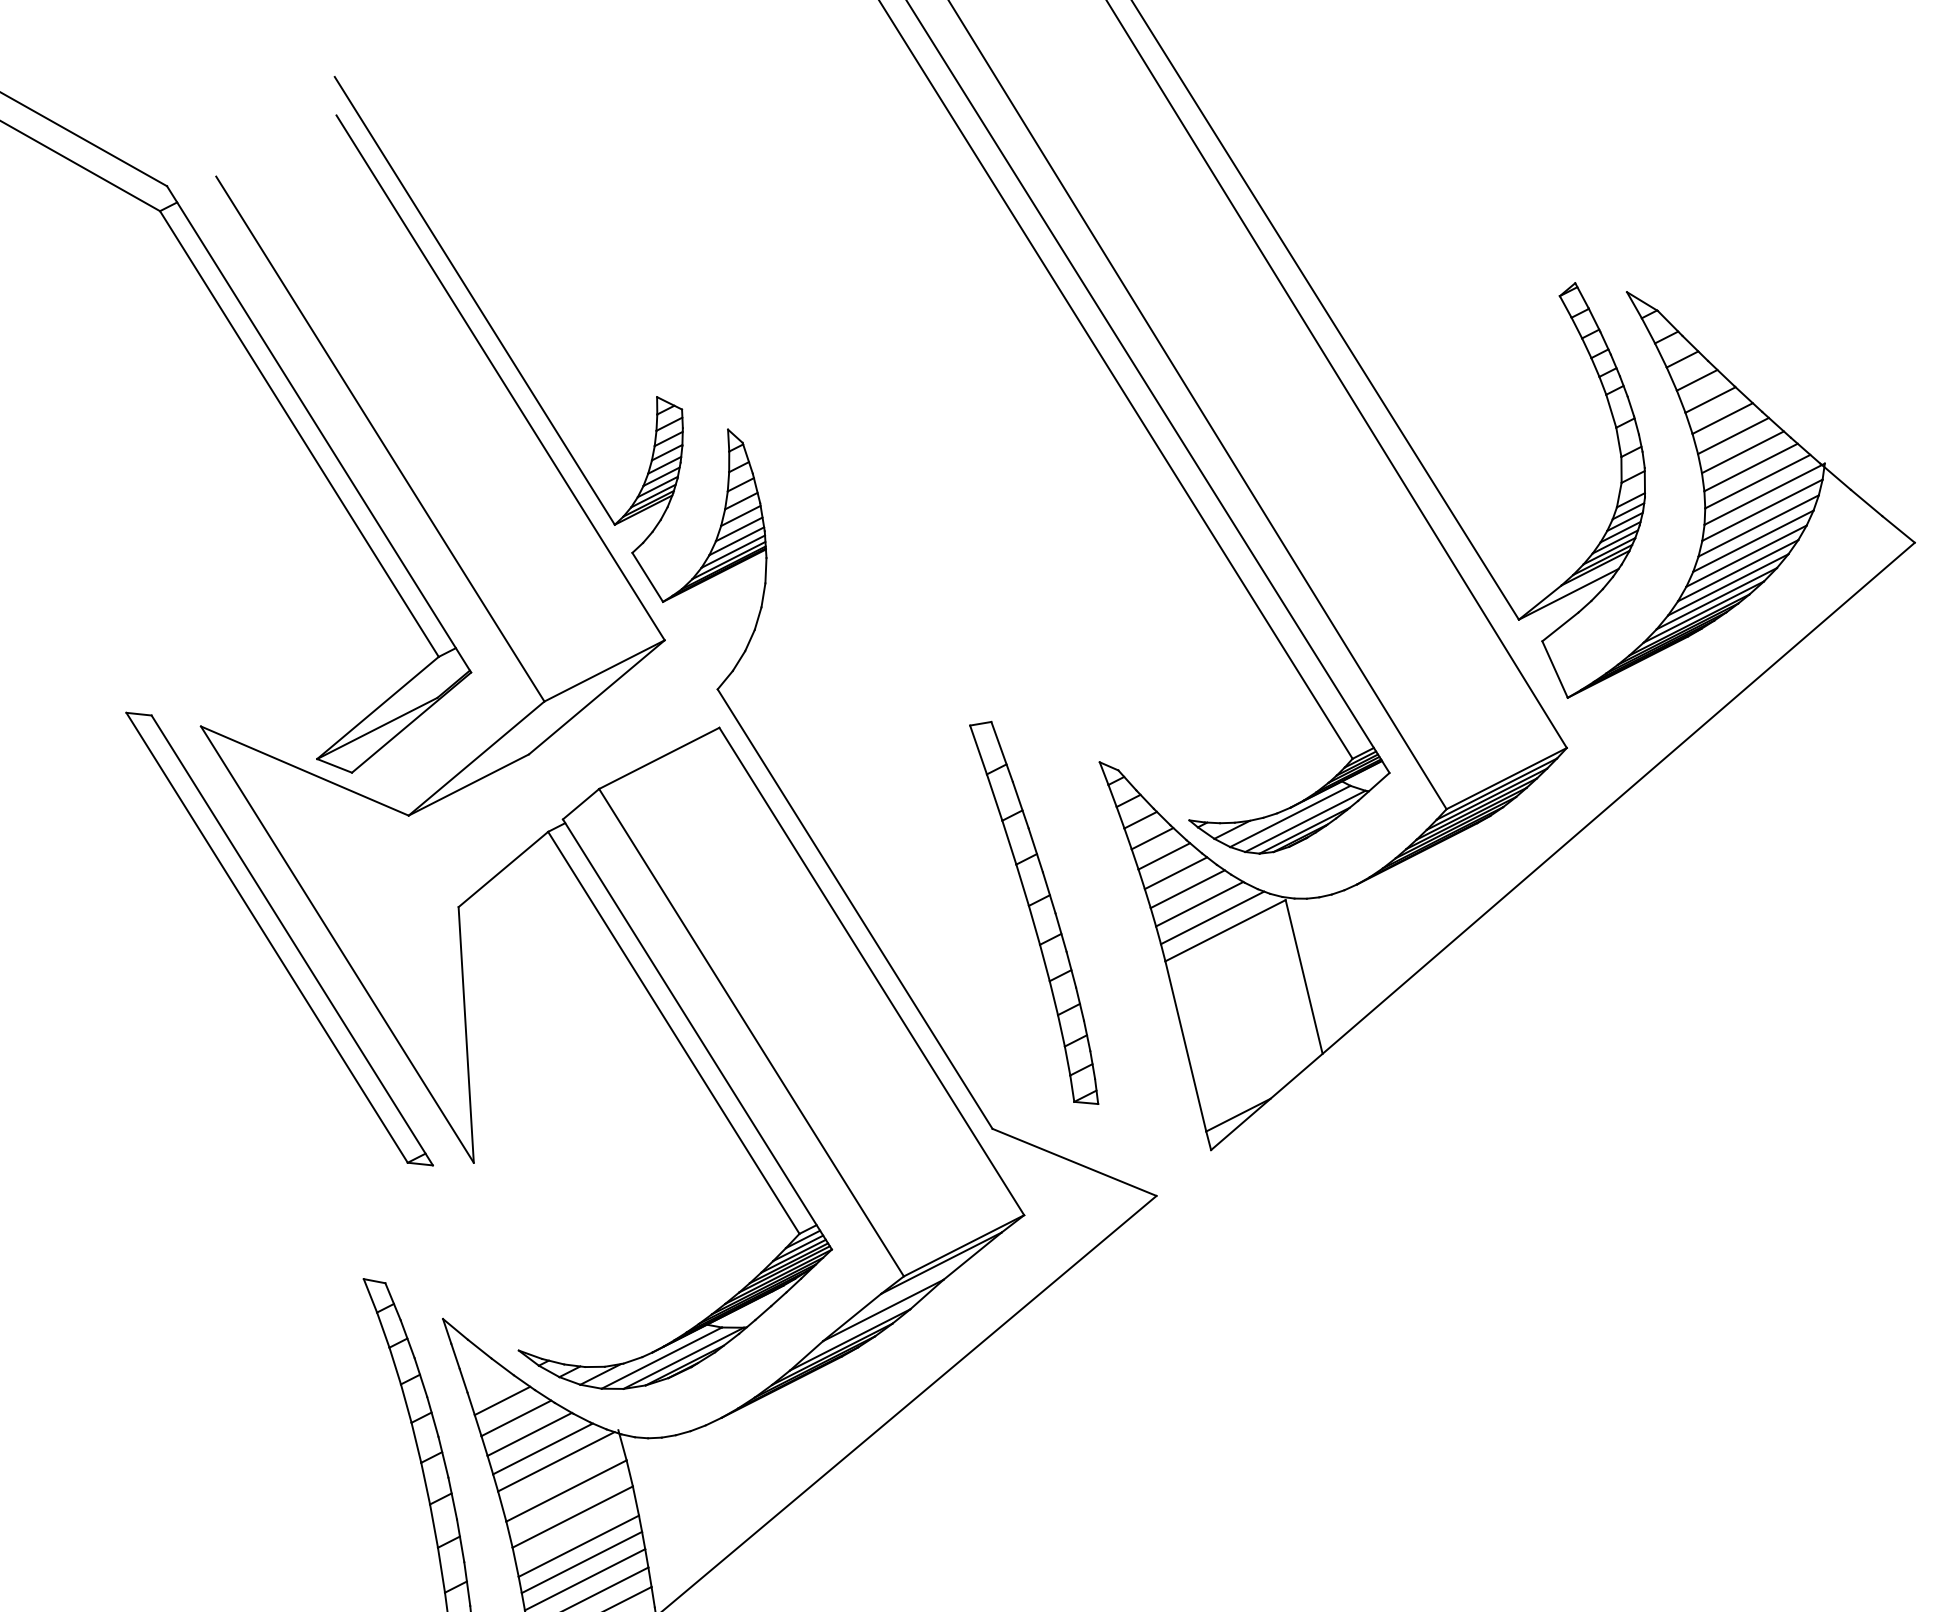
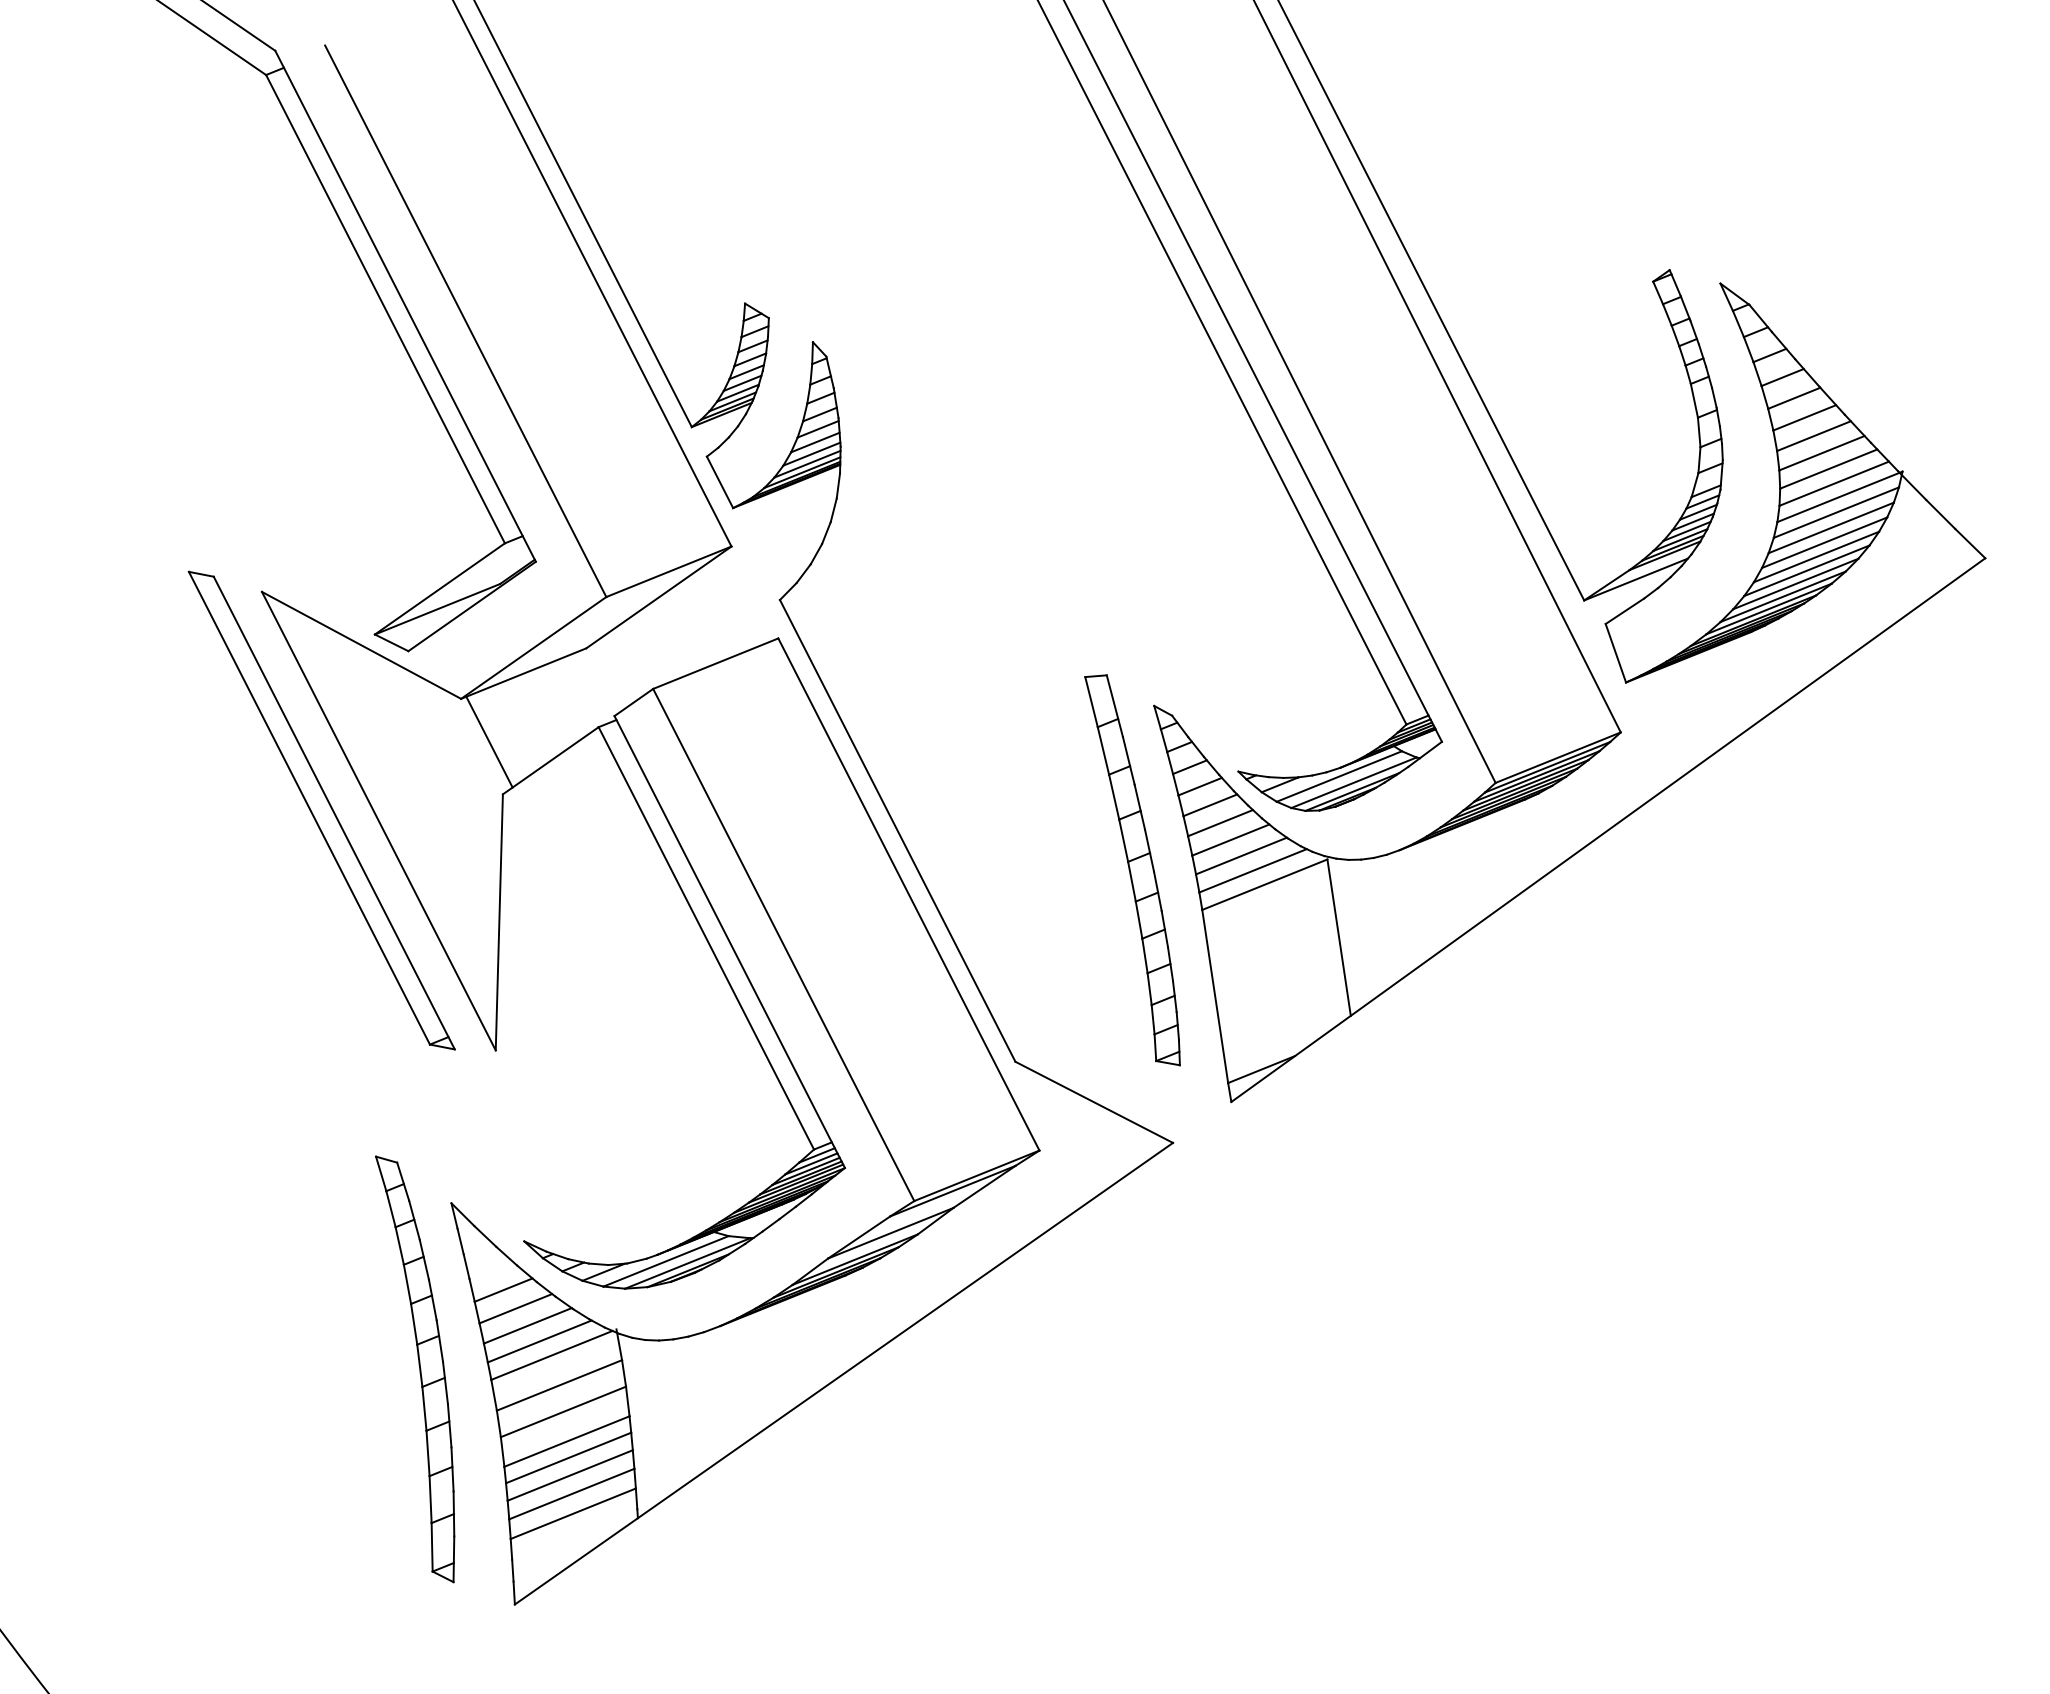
line: (440, 855) -> (489, 741), added
part: (1034, 914) -> (1132, 870), moved

